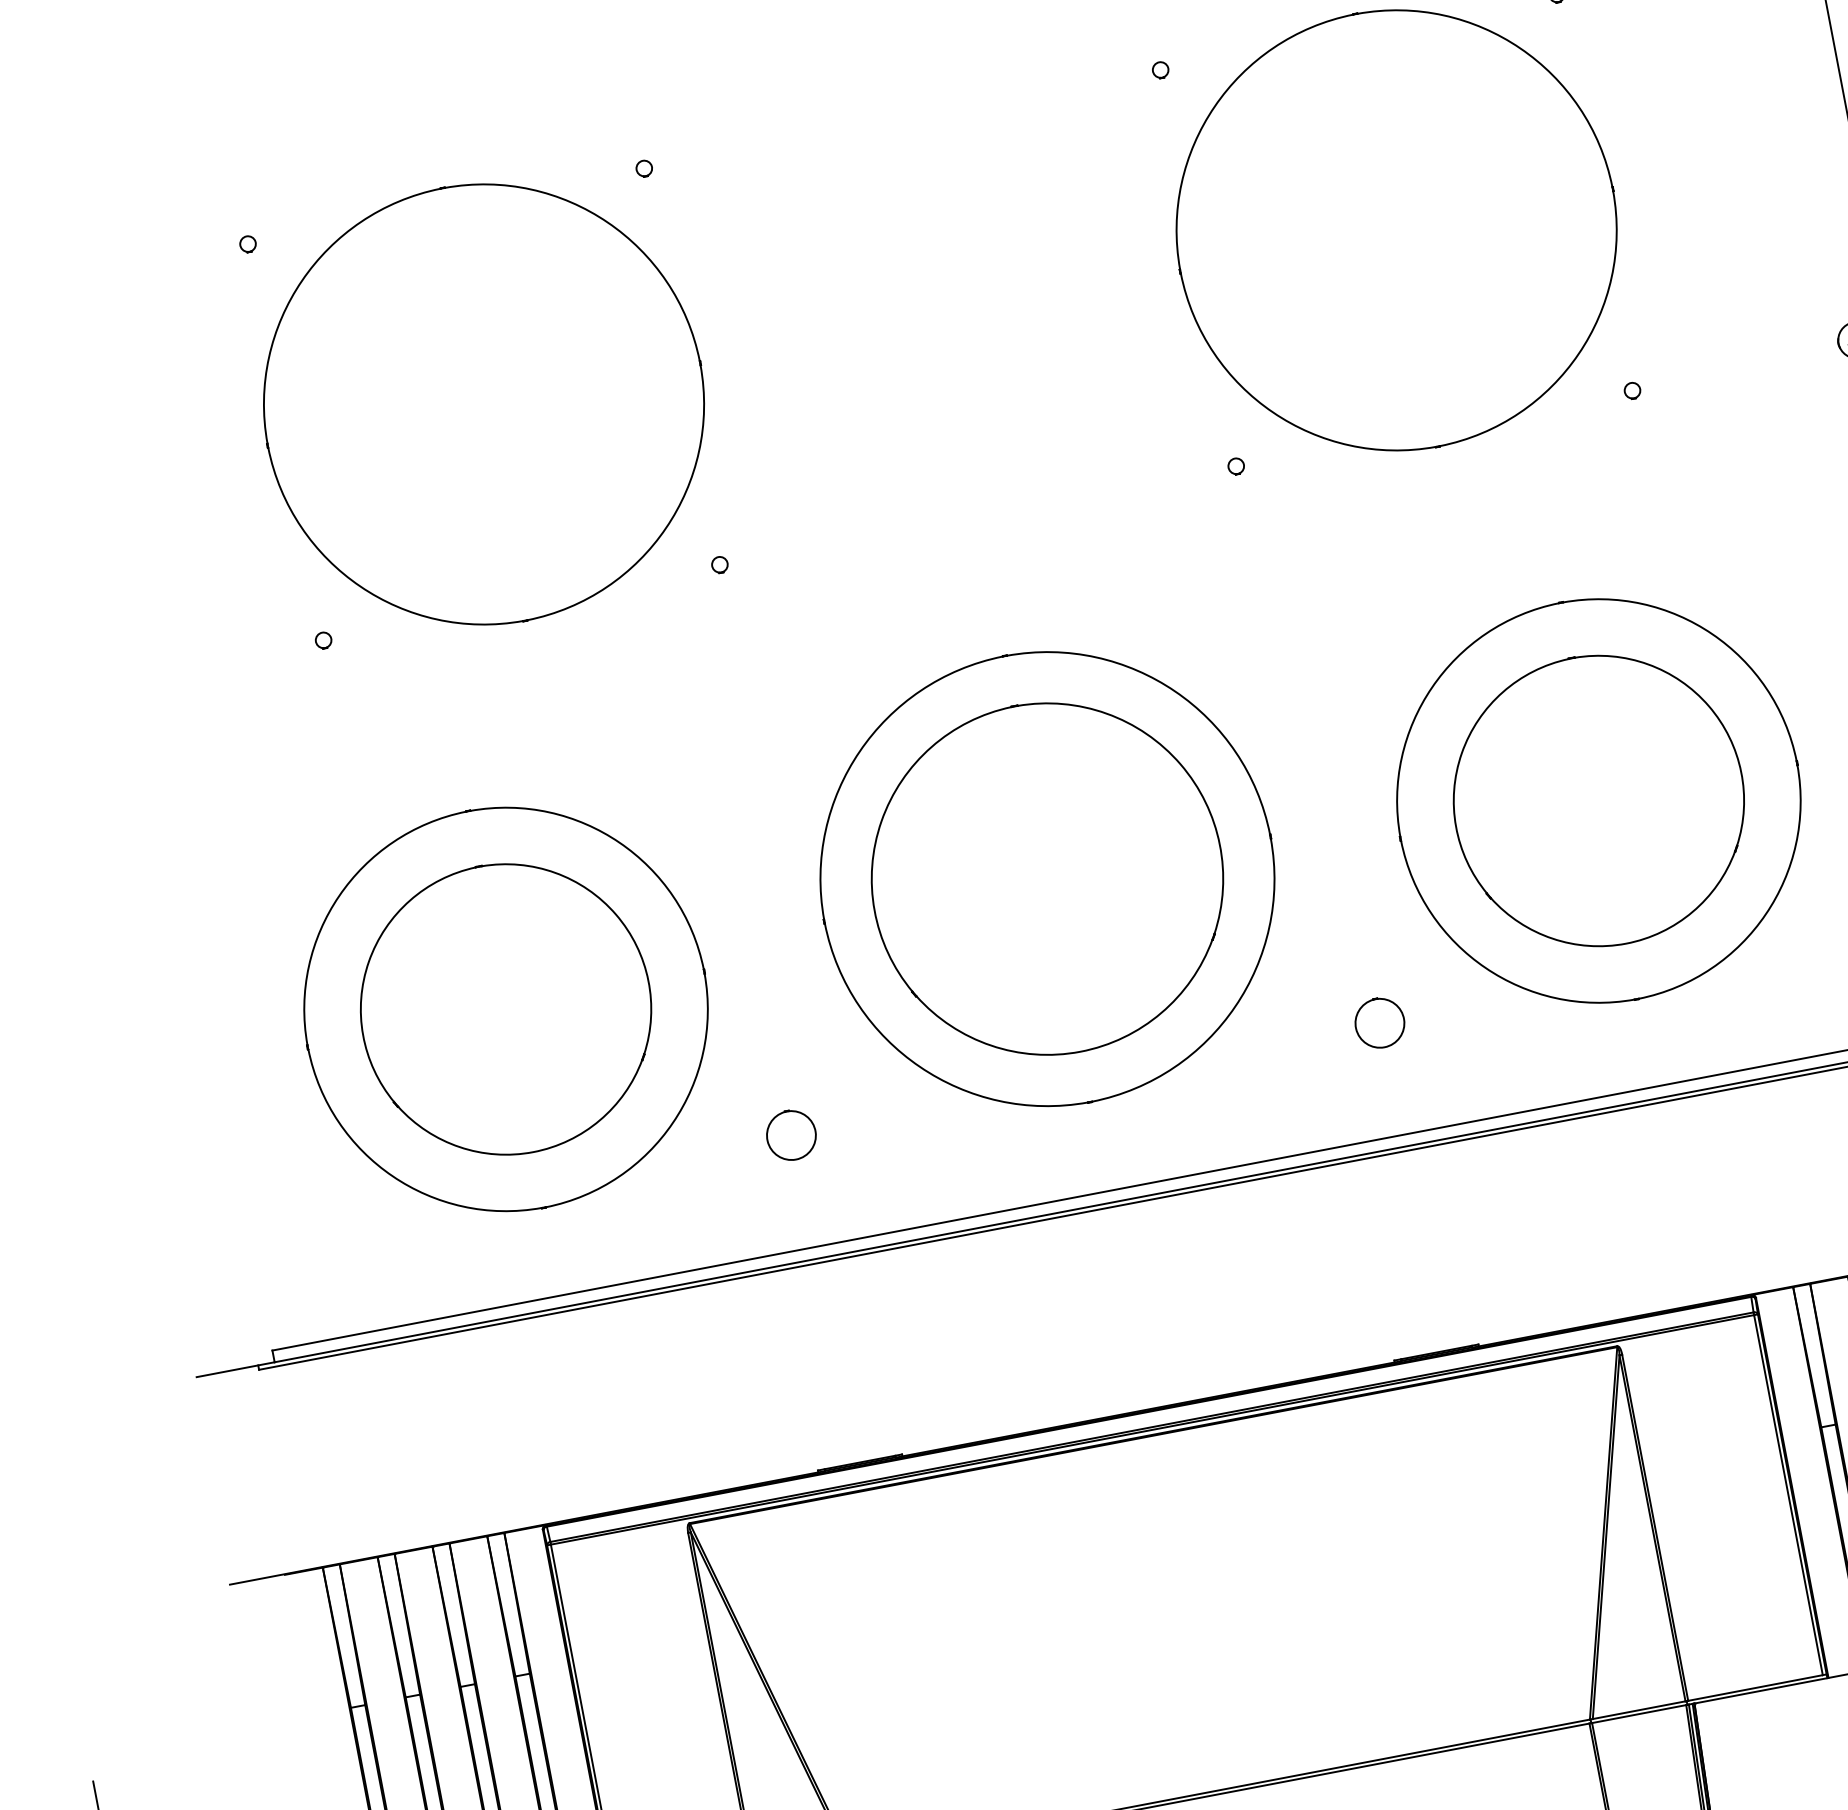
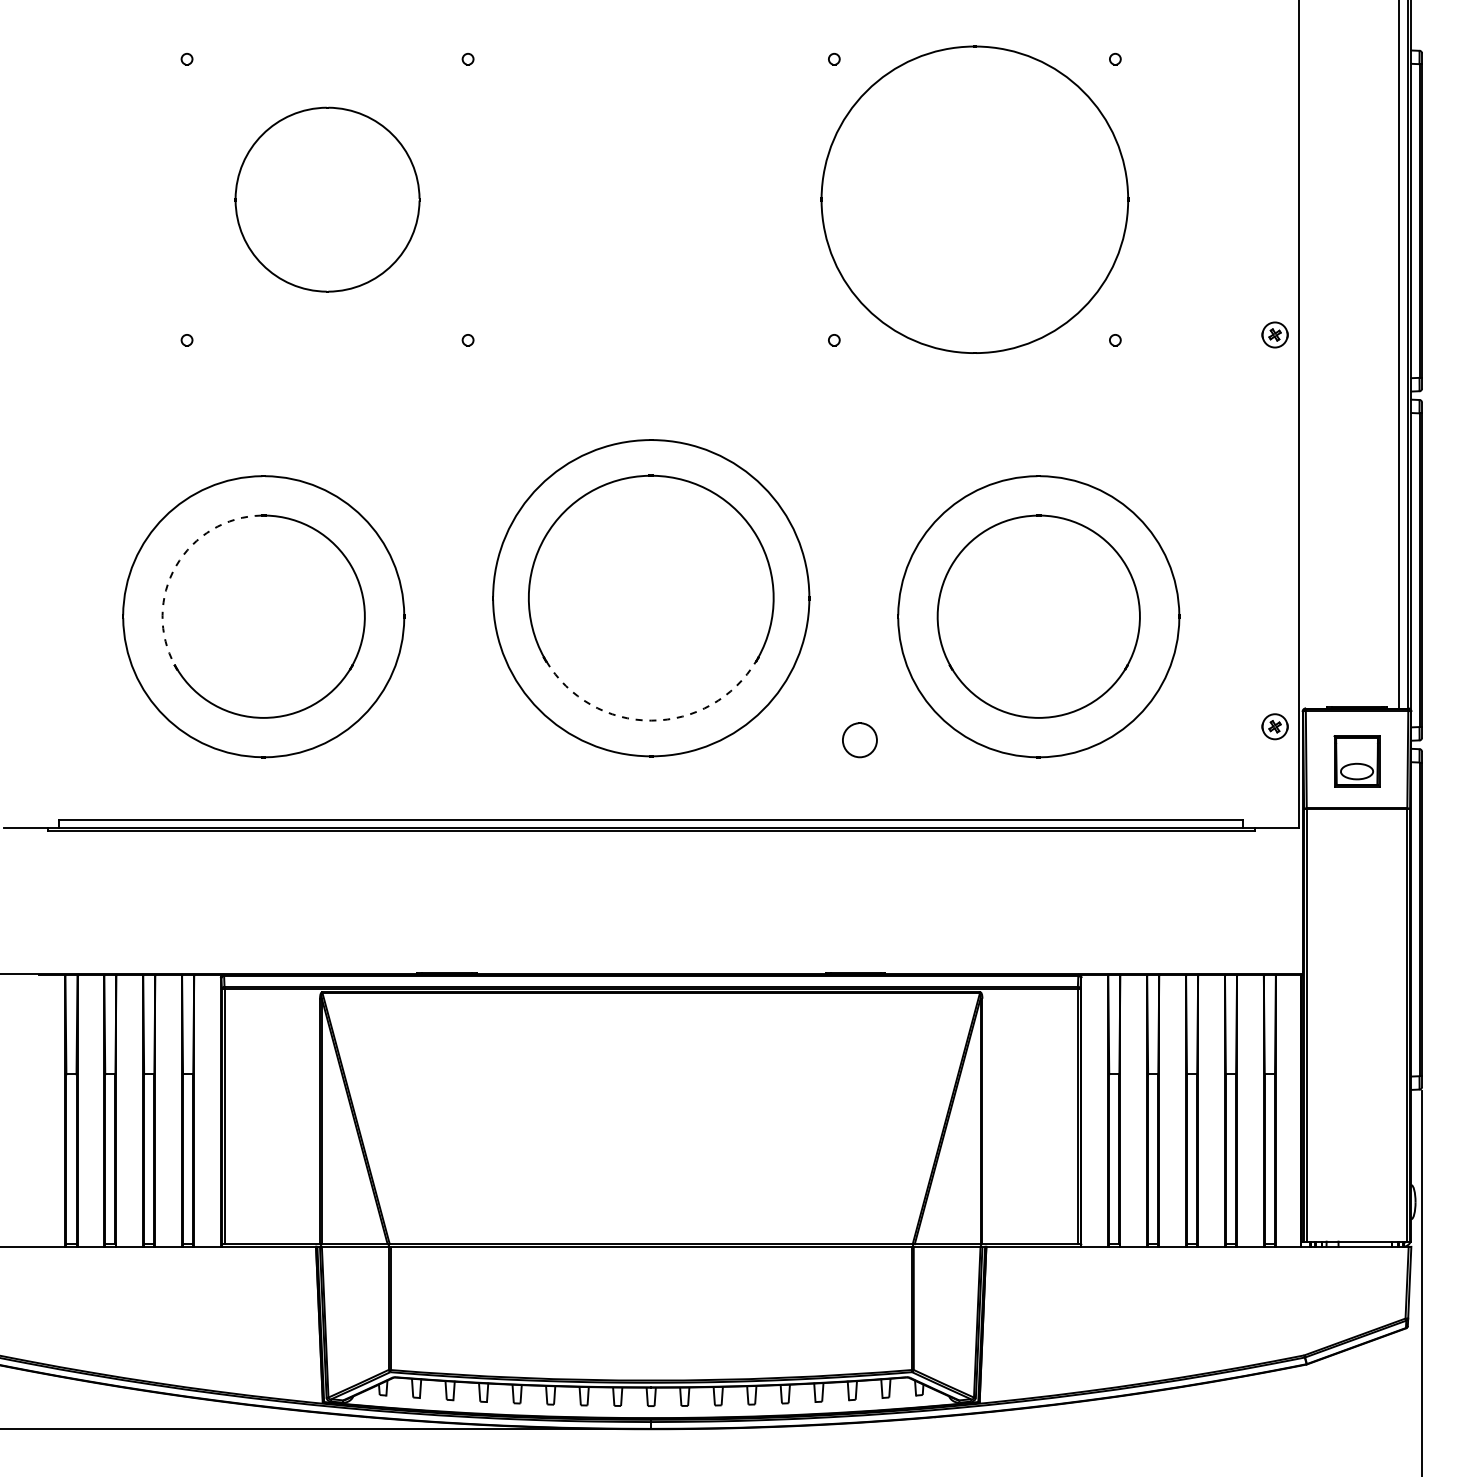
part: (483, 404) -> (327, 199), size x0.6
arc: (369, 962) -> (176, 566), solid -> dashed
arc: (1080, 1051) -> (651, 720), solid -> dashed
part: (791, 1135) -> (442, 740), removed

